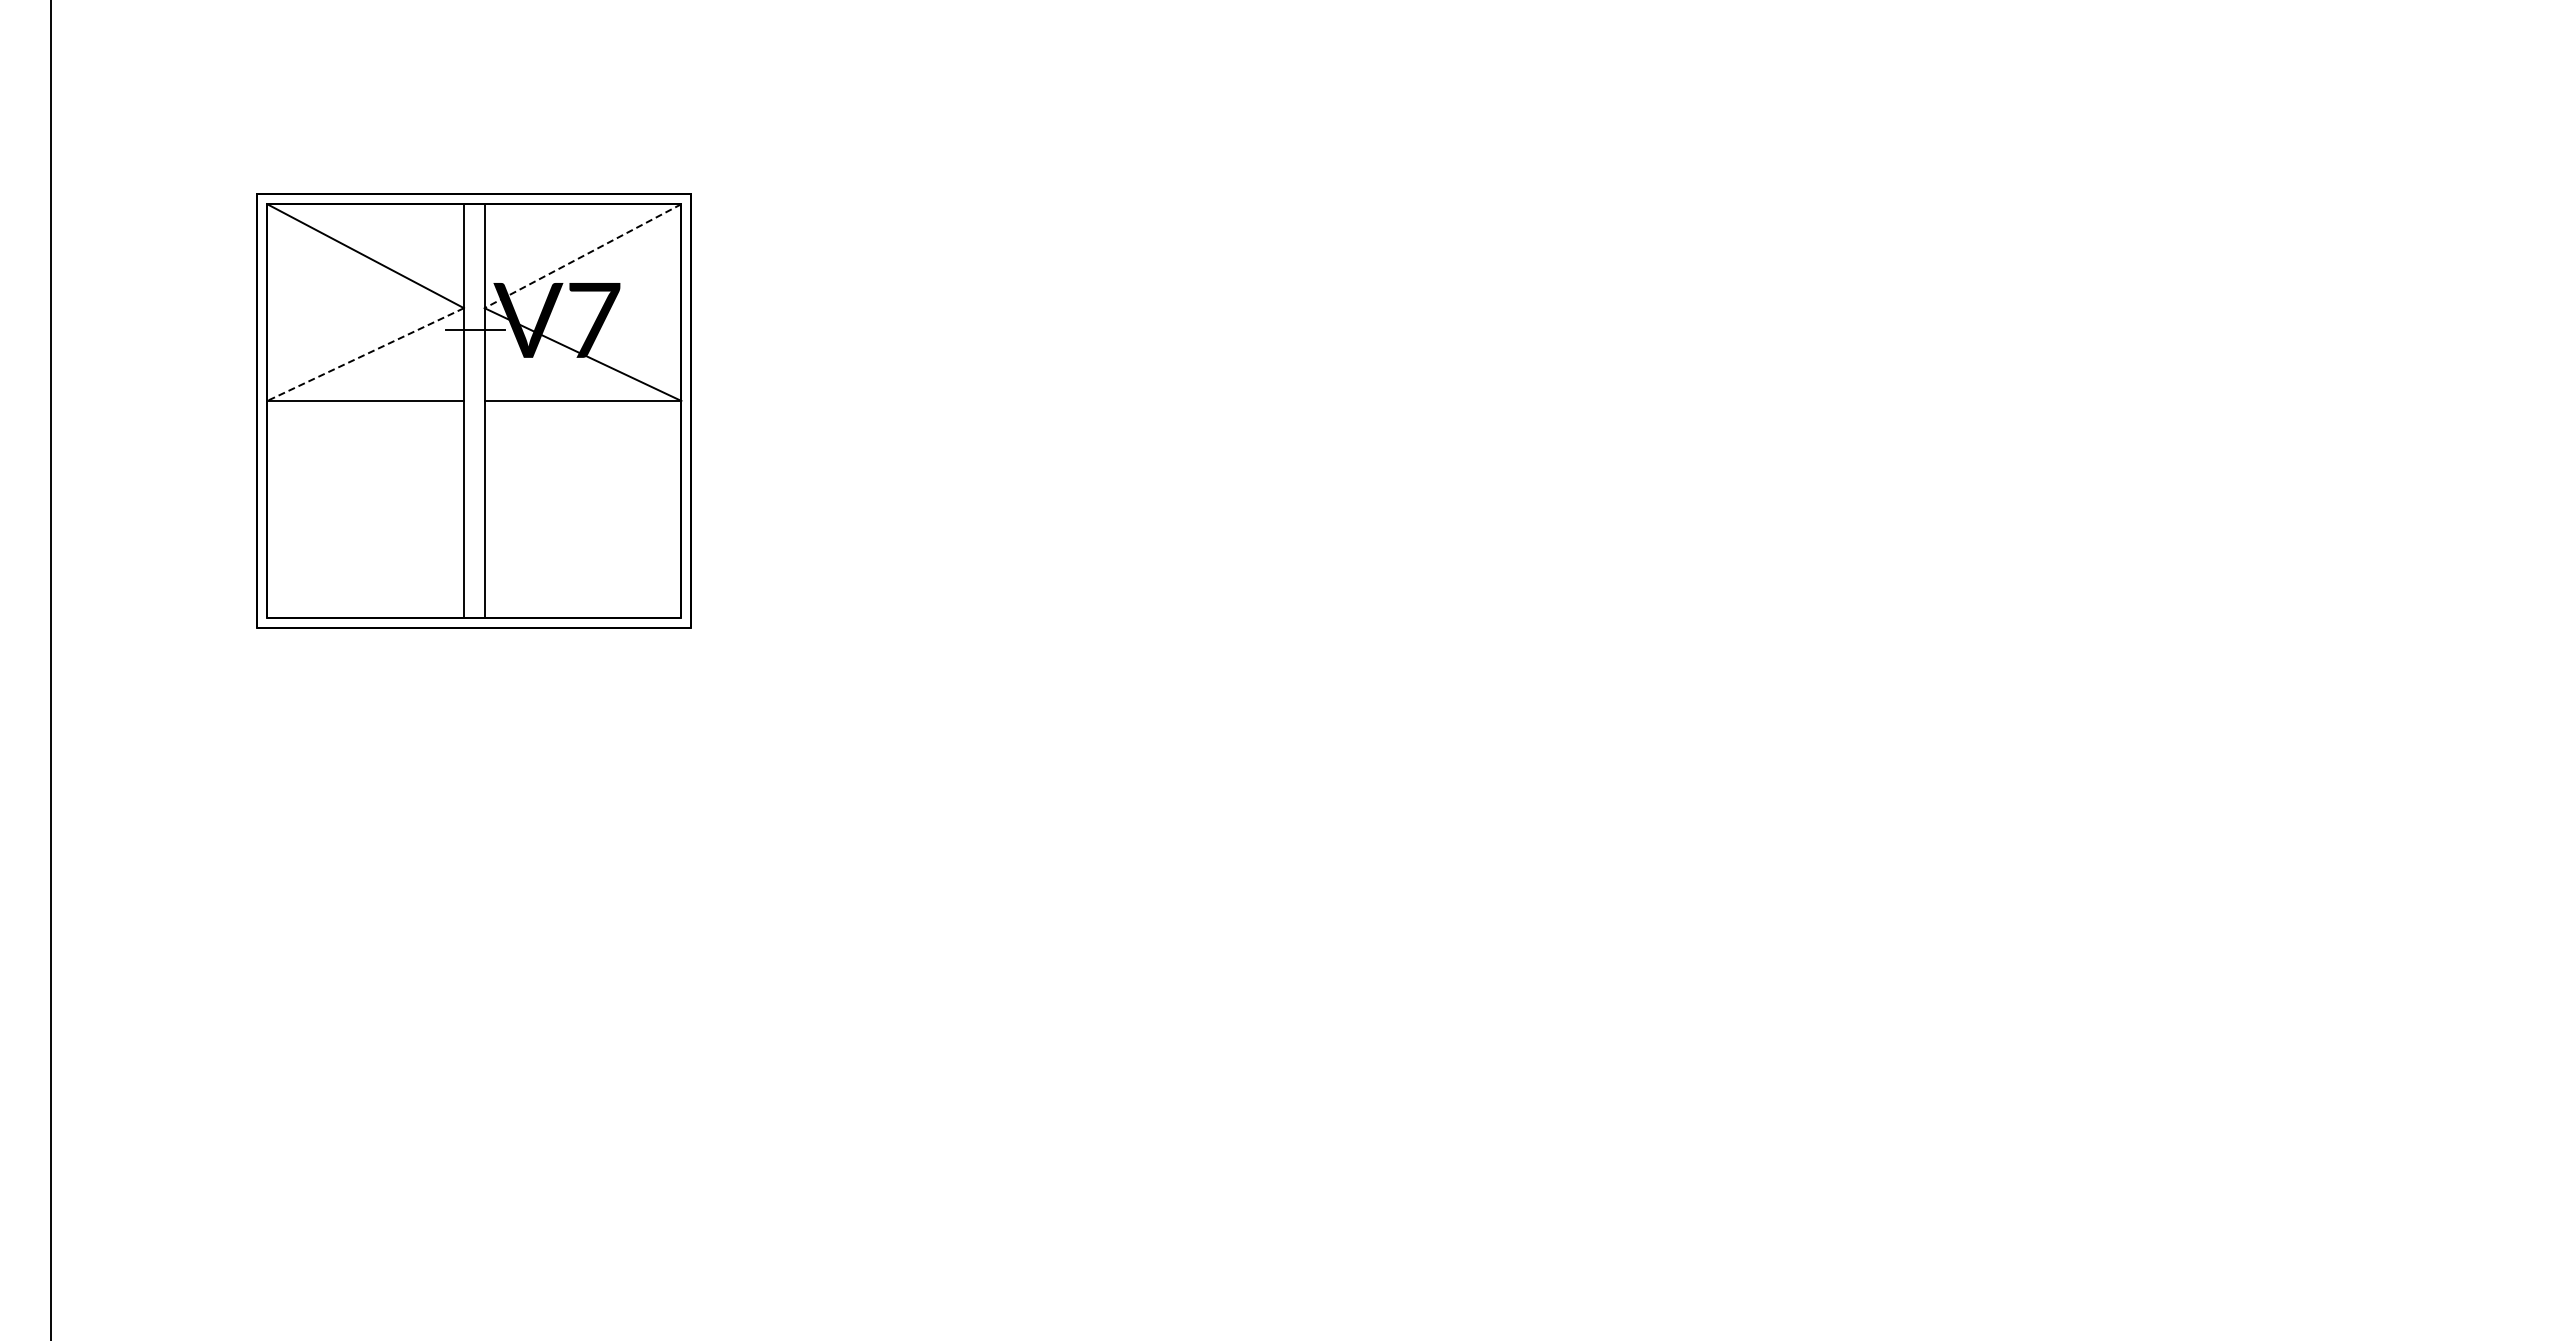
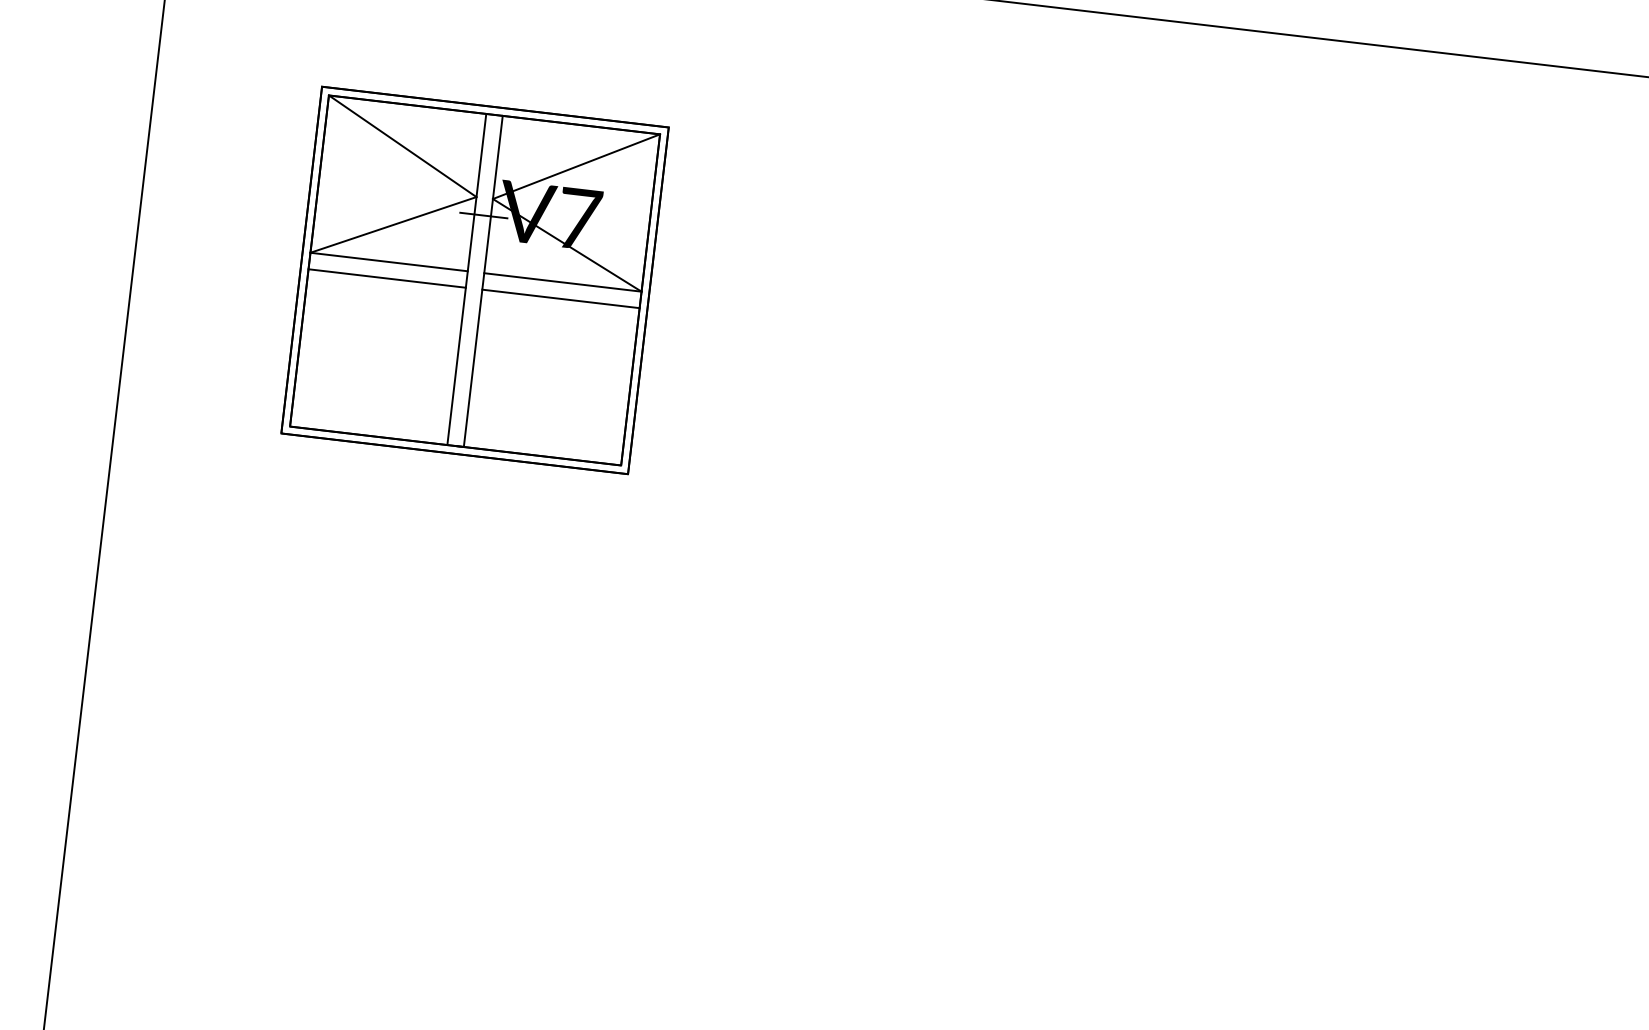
line: (582, 256) -> (576, 166), dashed -> solid
line: (365, 354) -> (393, 224), dashed -> solid
line: (365, 421) -> (387, 278), added
line: (582, 421) -> (560, 298), added

